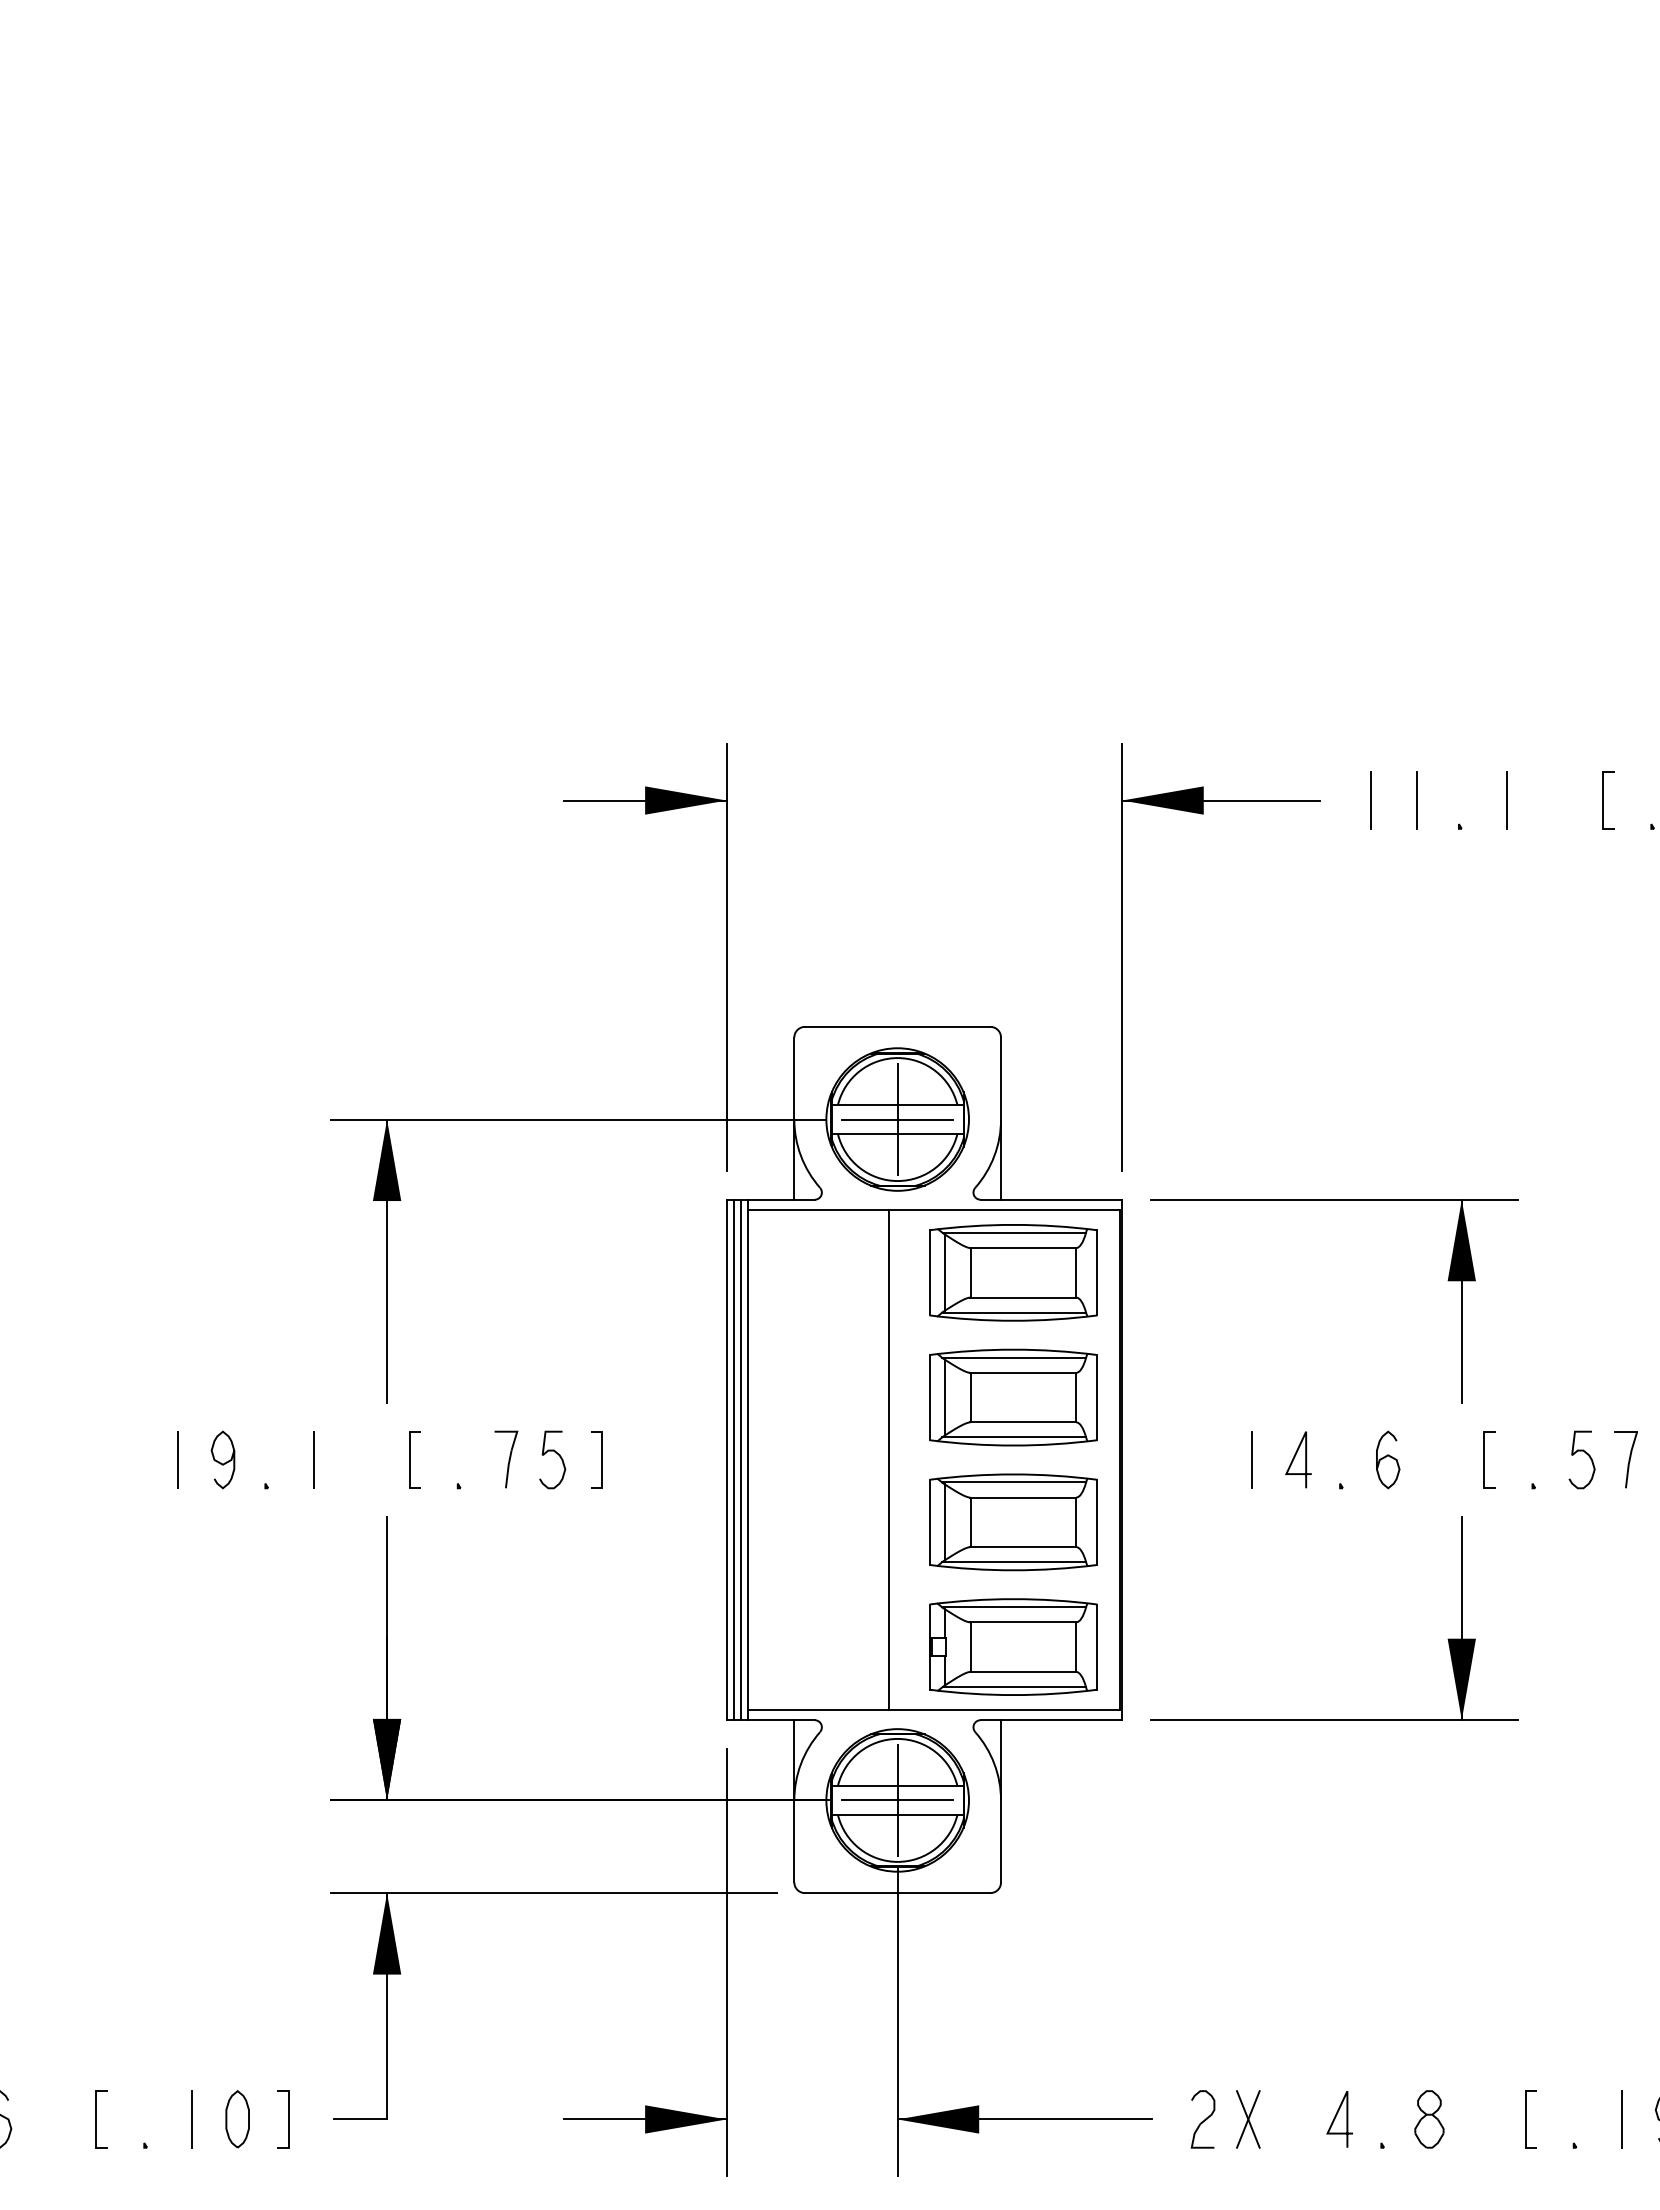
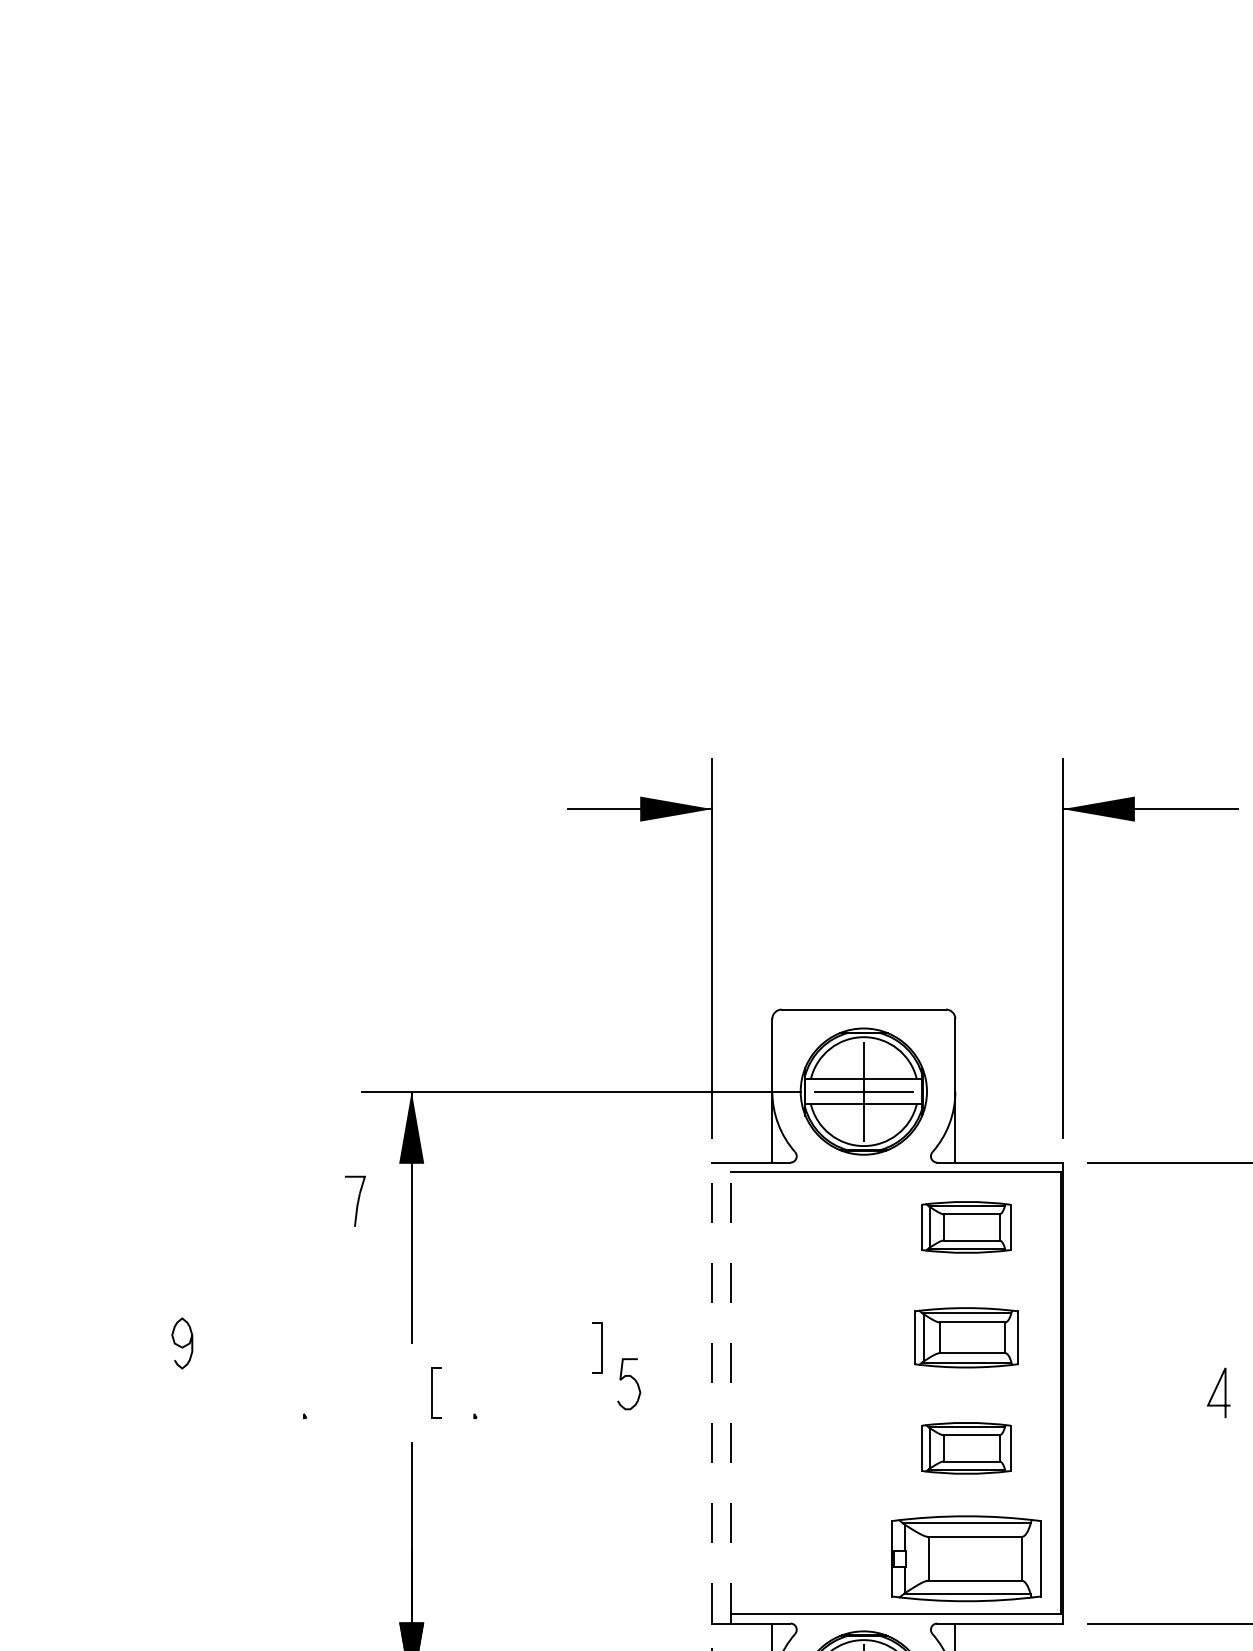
part: (1013, 1272) -> (966, 1227), size x0.6
part: (1013, 1397) -> (966, 1337), size x0.7
curve: (555, 1453) -> (631, 1378), moved
line: (177, 1459) -> (226, 1392), removed
line: (313, 1459) -> (346, 1392), removed
part: (506, 1459) -> (355, 1201), moved
line: (601, 1459) -> (601, 1347), moved
line: (726, 1459) -> (712, 1392), solid -> dashed
line: (733, 1459) -> (718, 1392), removed
line: (740, 1459) -> (724, 1392), removed
line: (747, 1459) -> (730, 1392), solid -> dashed
line: (888, 1459) -> (855, 1392), removed
line: (1252, 1459) -> (1178, 1392), removed
curve: (221, 1462) -> (180, 1345), moved
part: (1013, 1522) -> (966, 1448), size x0.6

